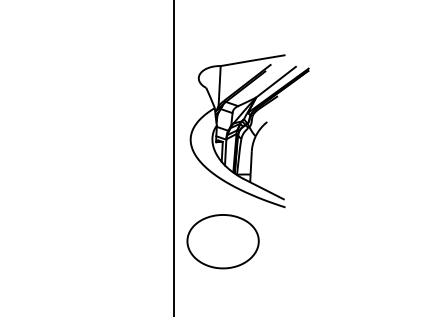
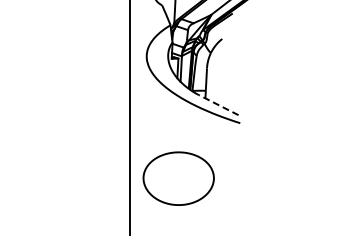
line: (263, 189) -> (218, 105), solid -> dashed
part: (222, 241) -> (178, 178), moved

